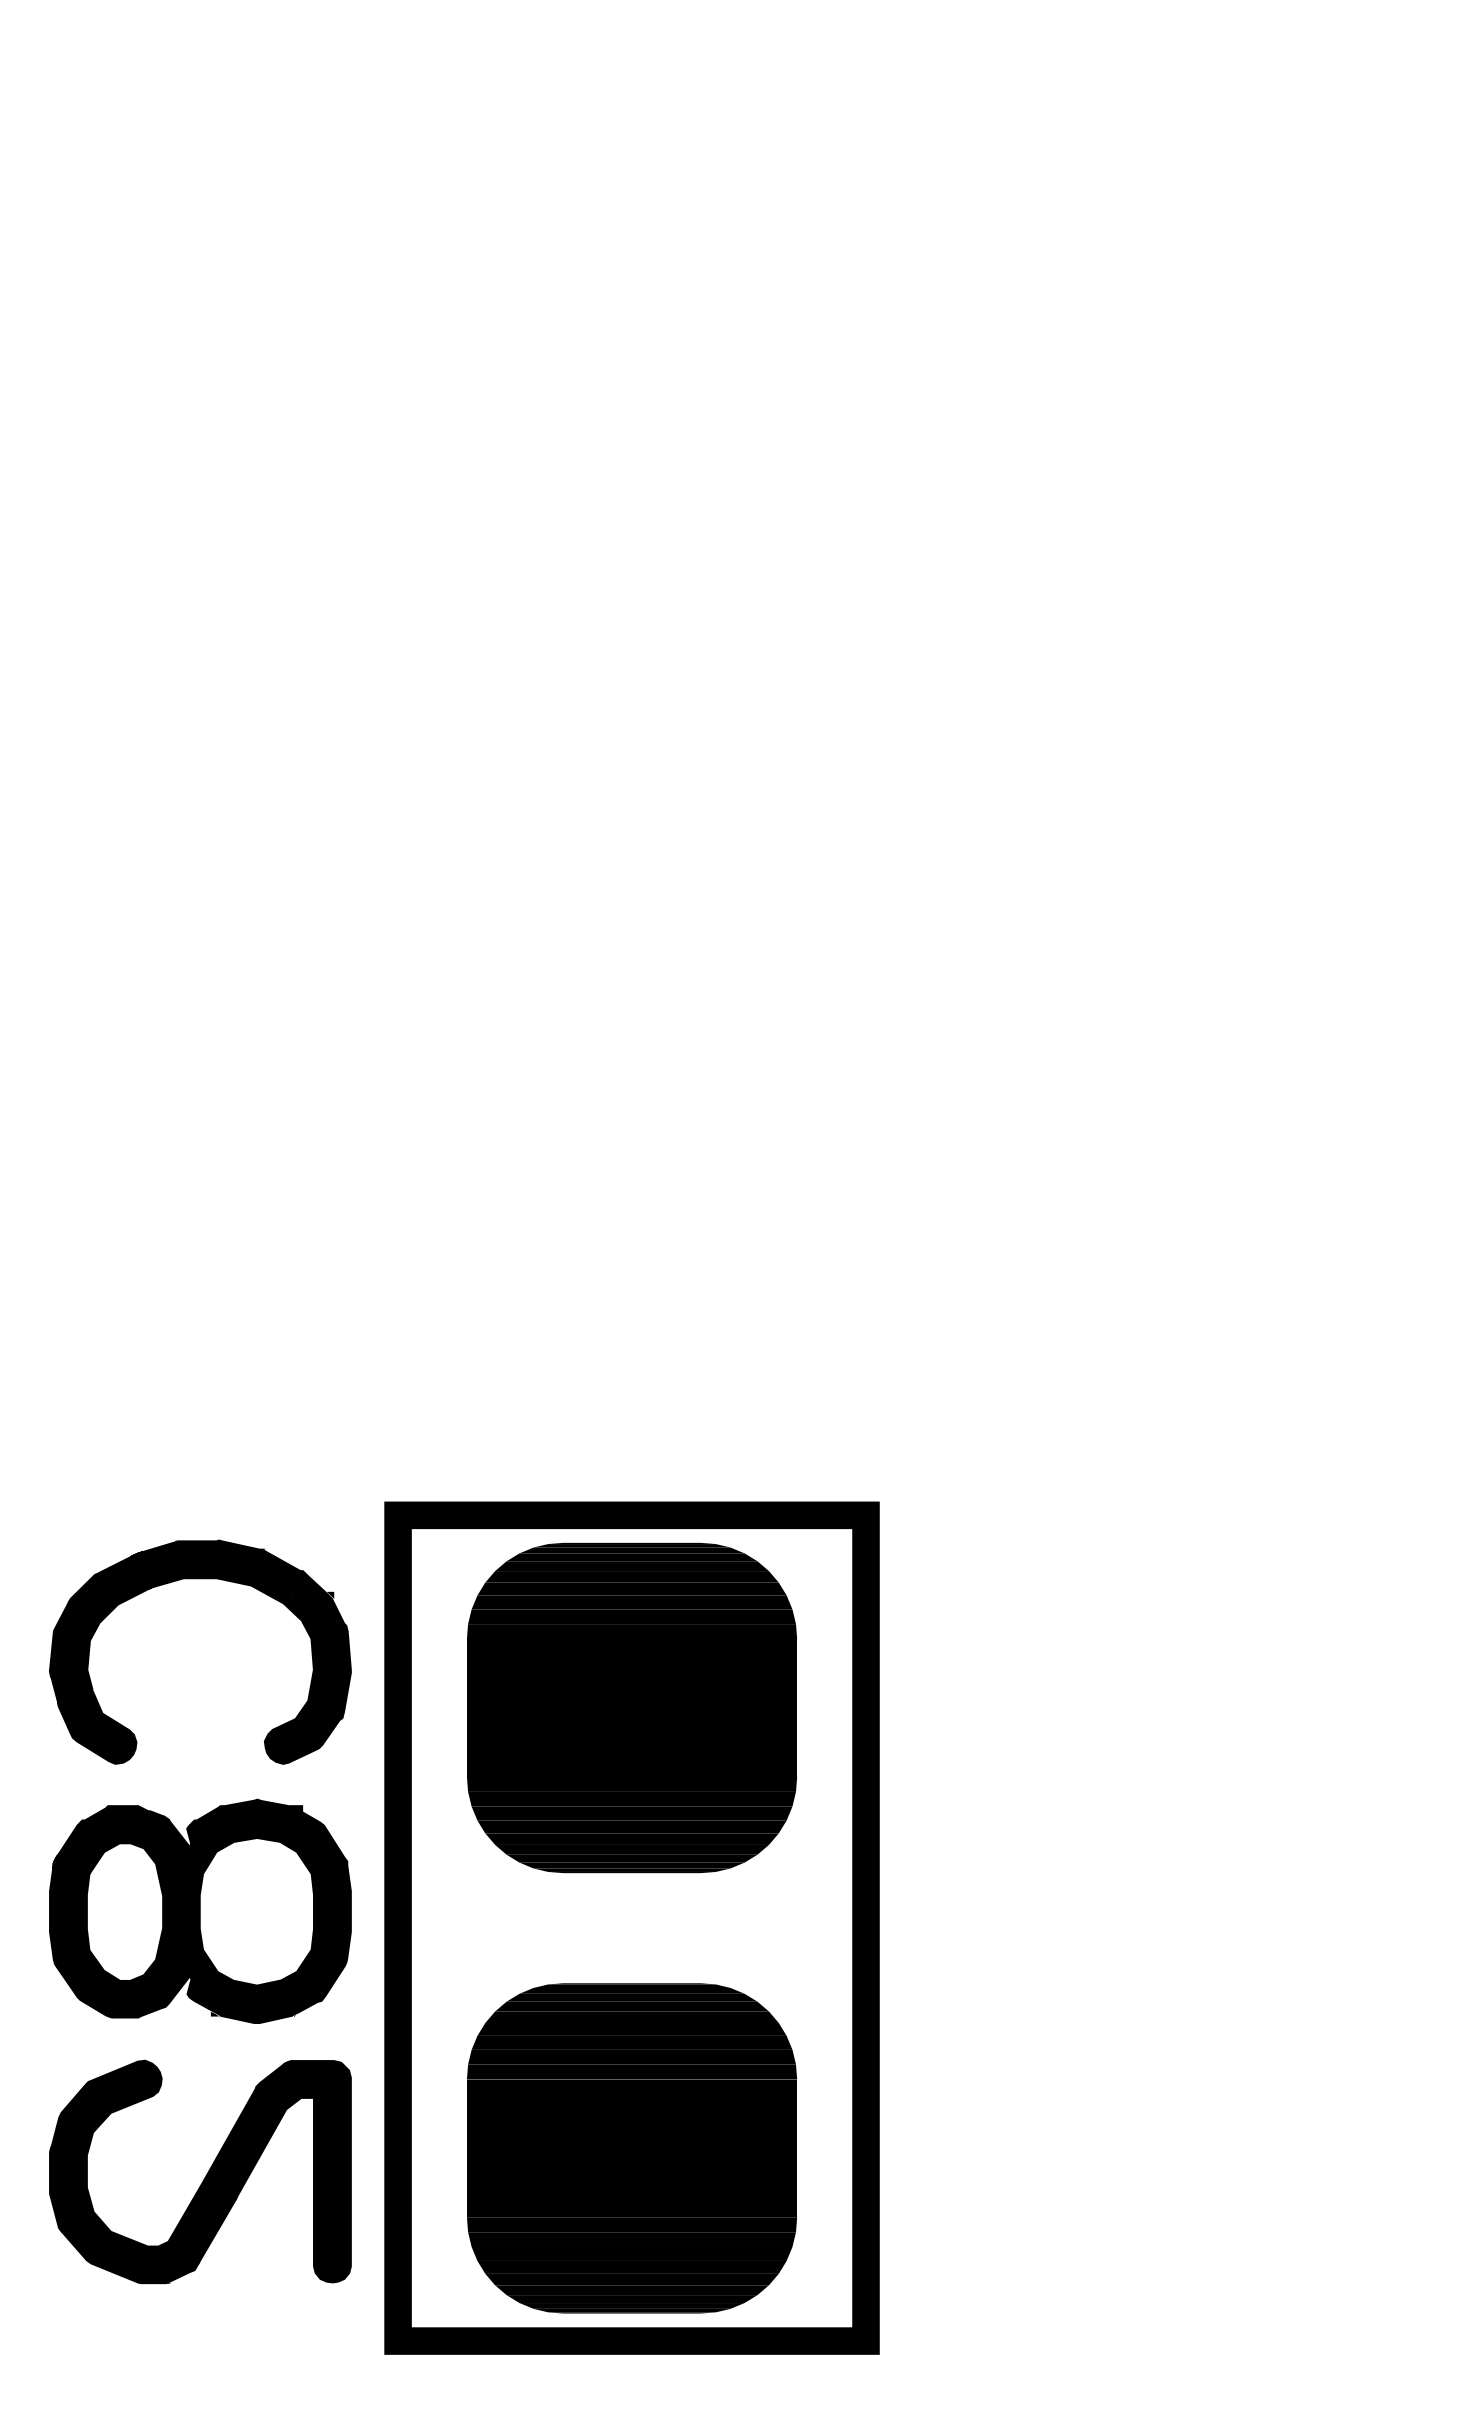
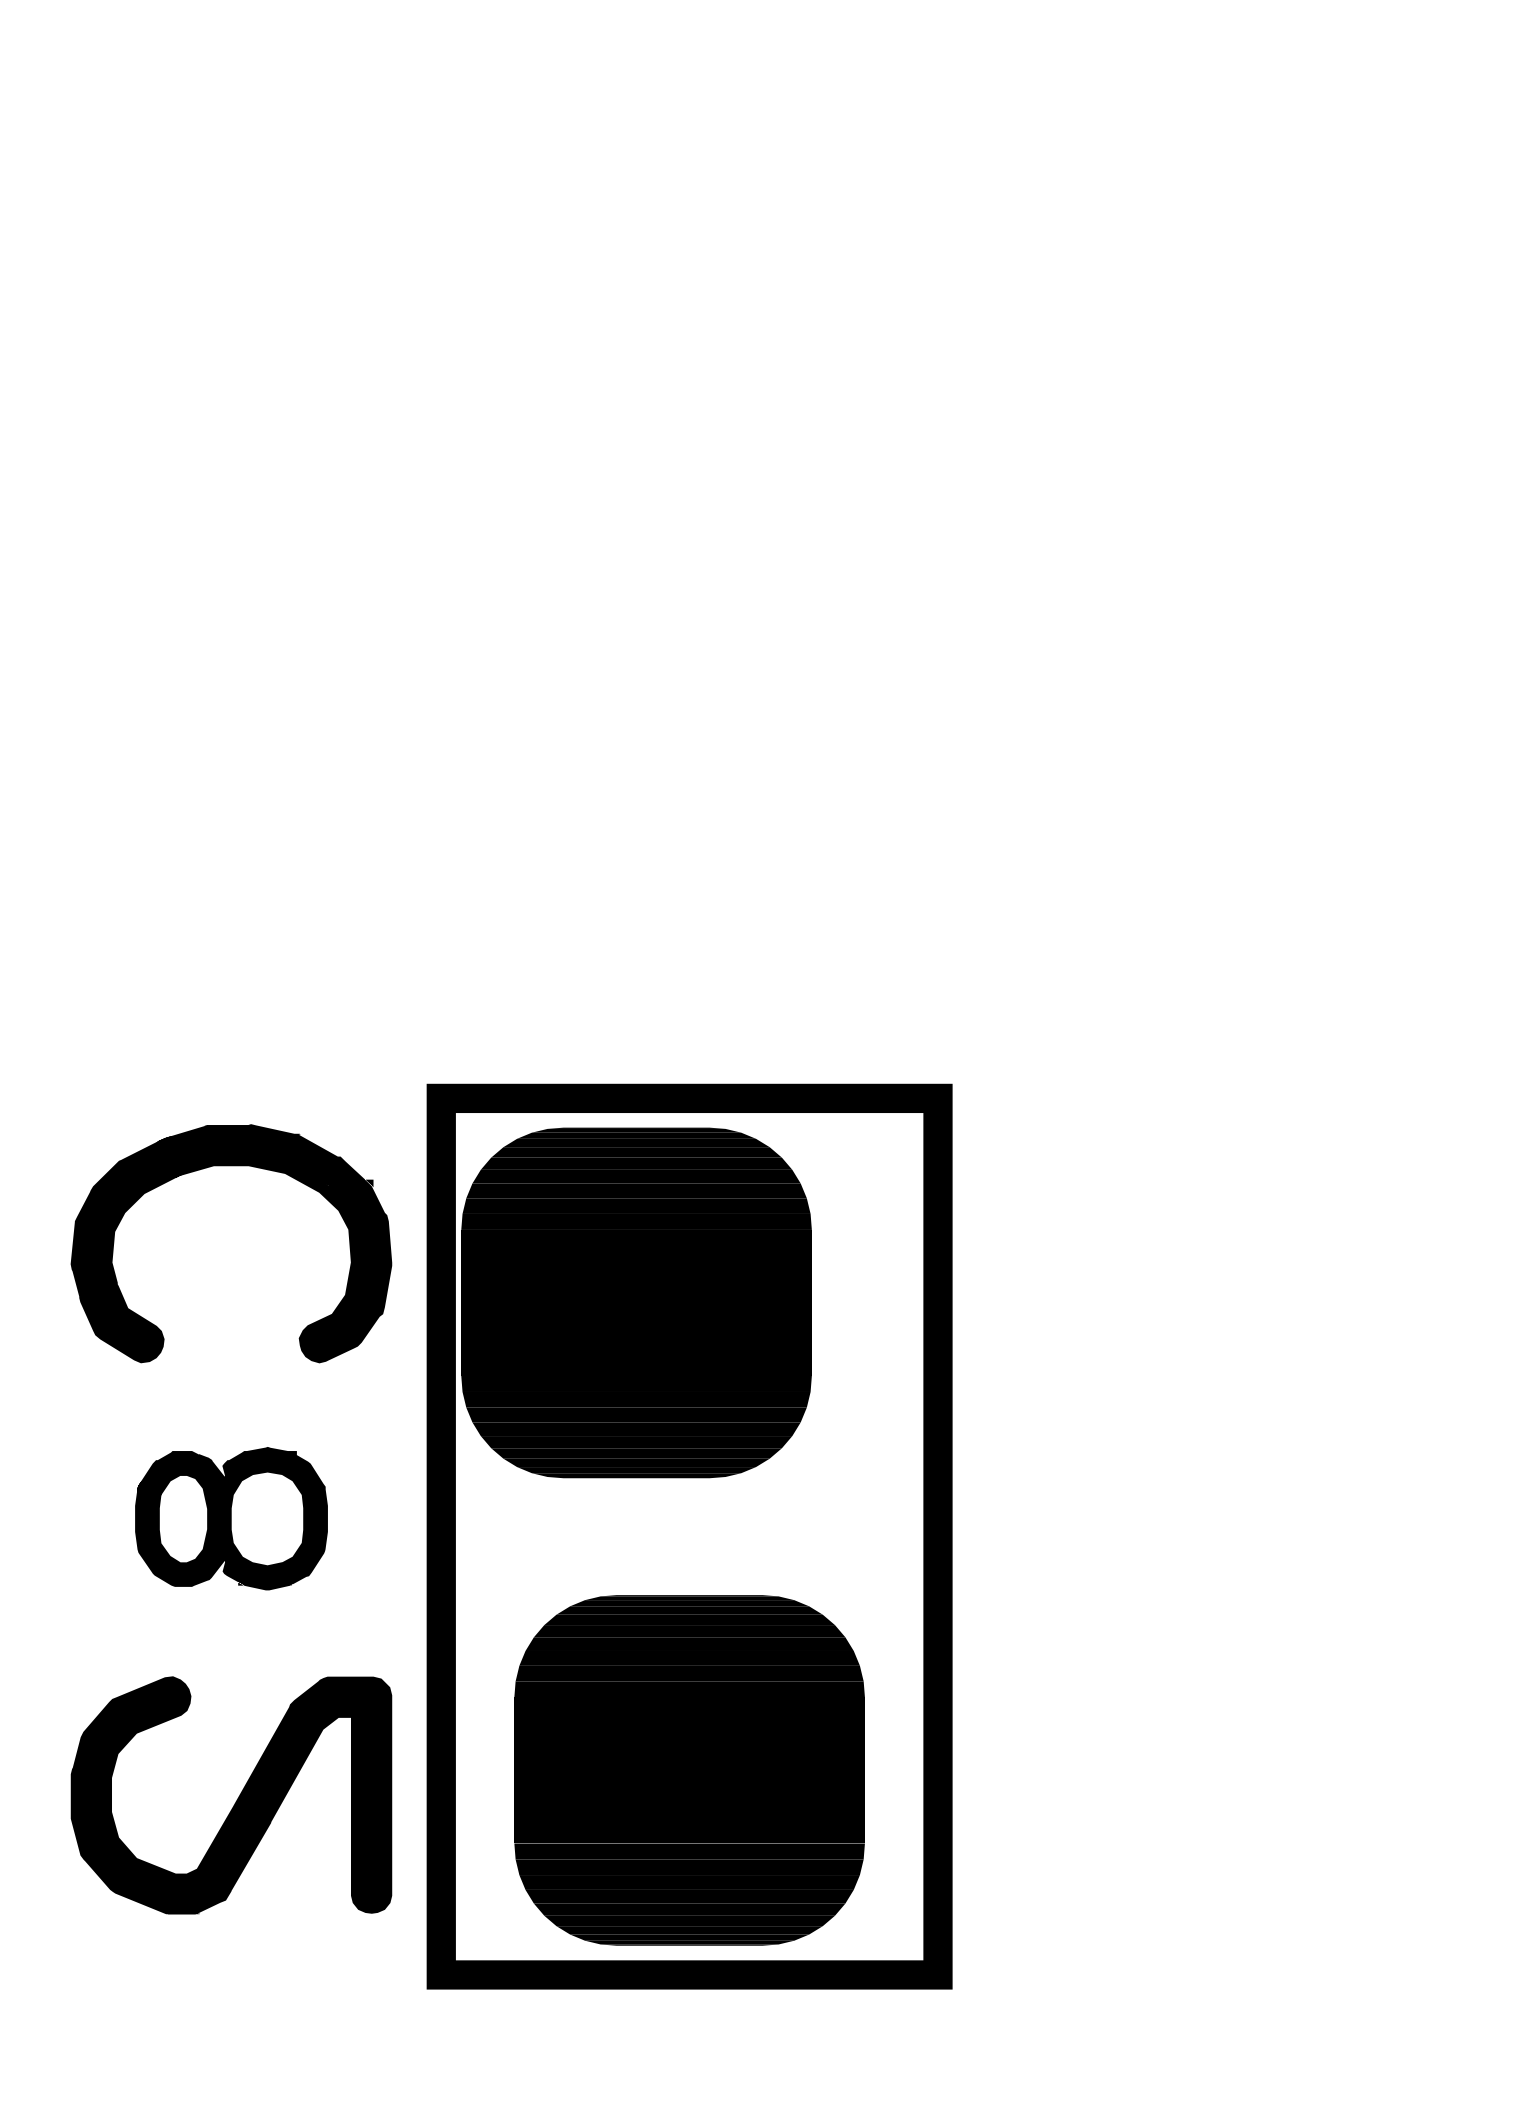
part: (632, 1707) -> (637, 1302), moved
part: (200, 1910) -> (231, 1517), size x0.6

